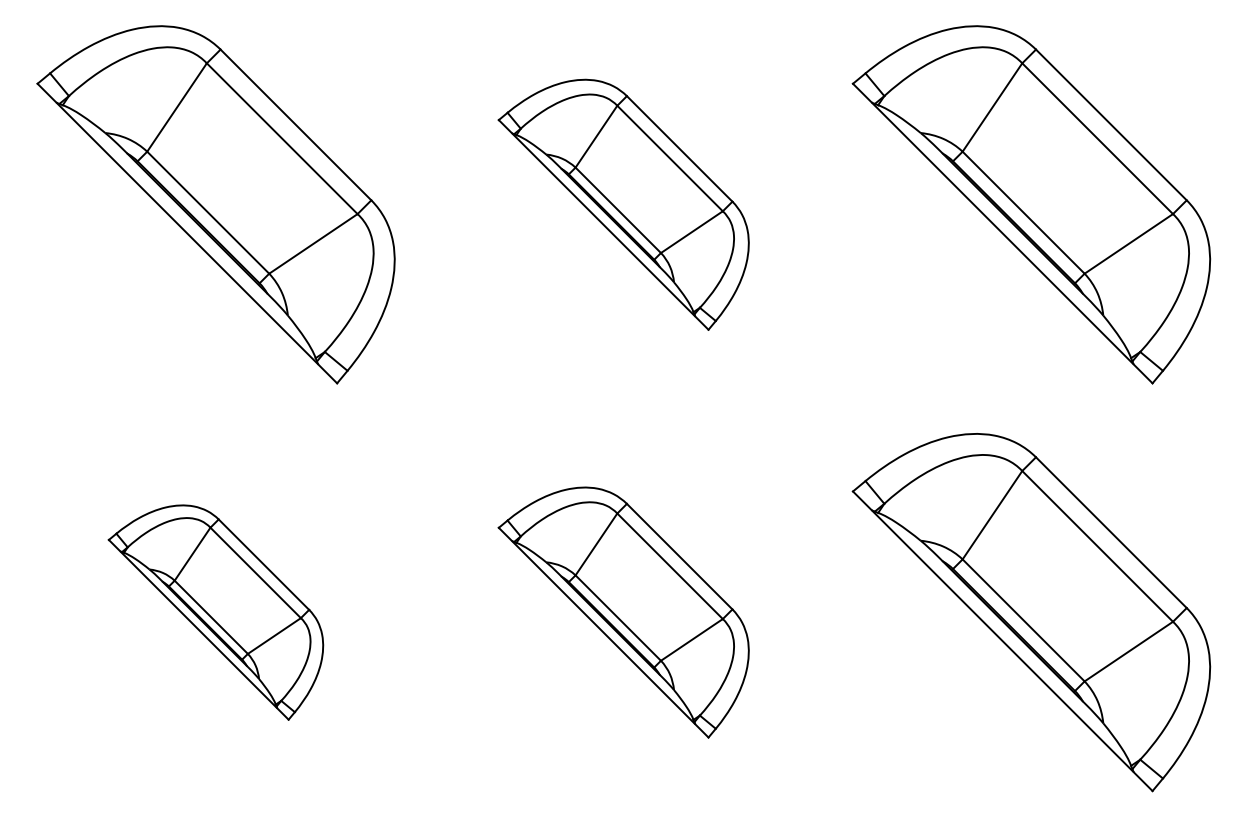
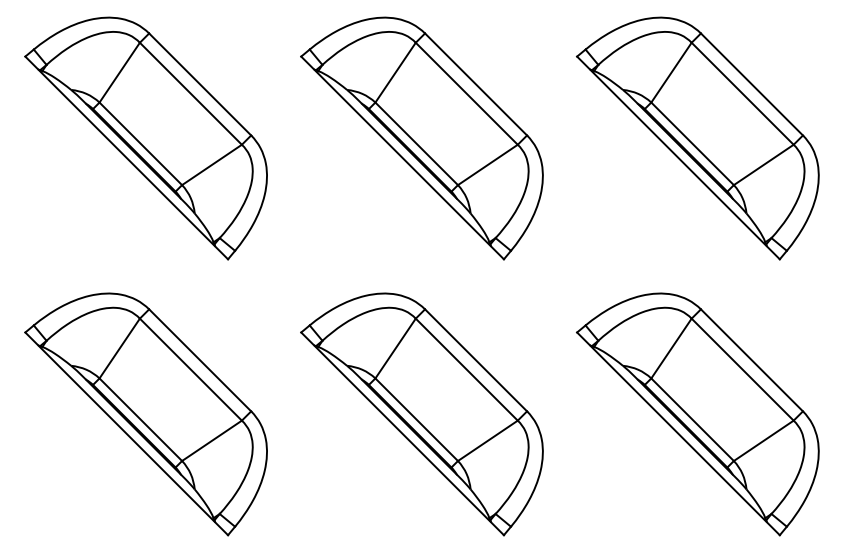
part: (623, 204) -> (421, 138), size x1.43
part: (215, 612) -> (145, 414), size x1.67
part: (623, 612) -> (421, 414), size x1.43

